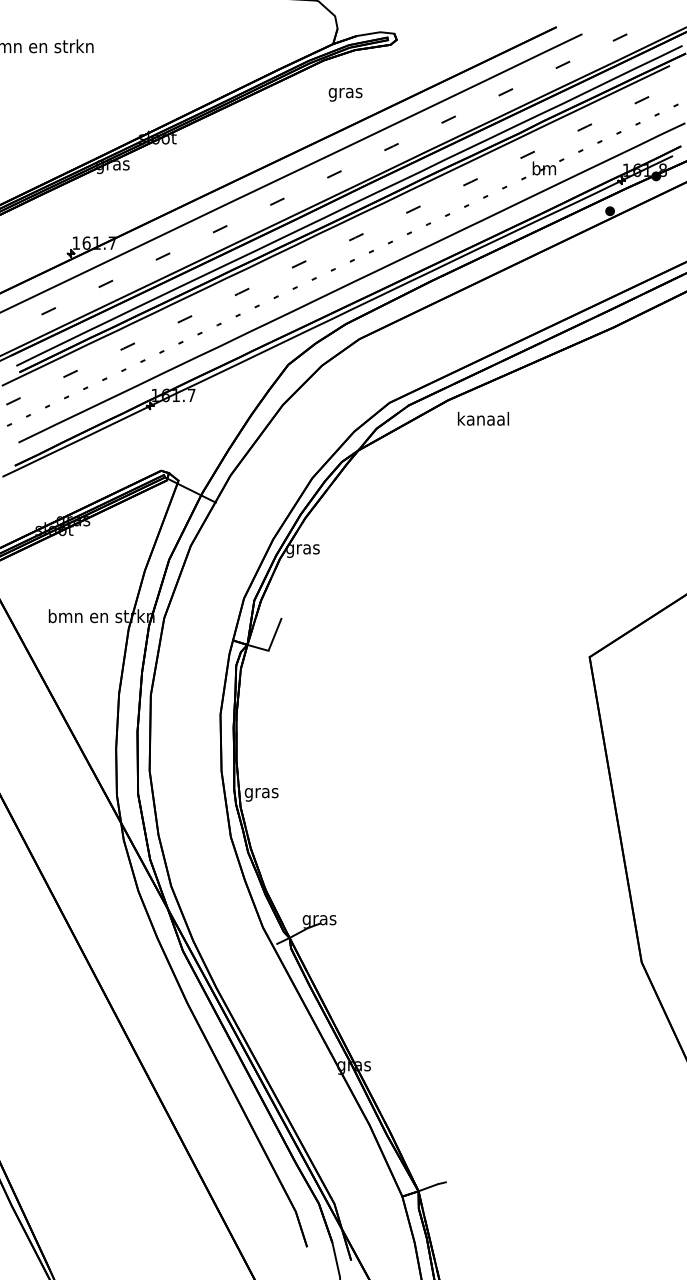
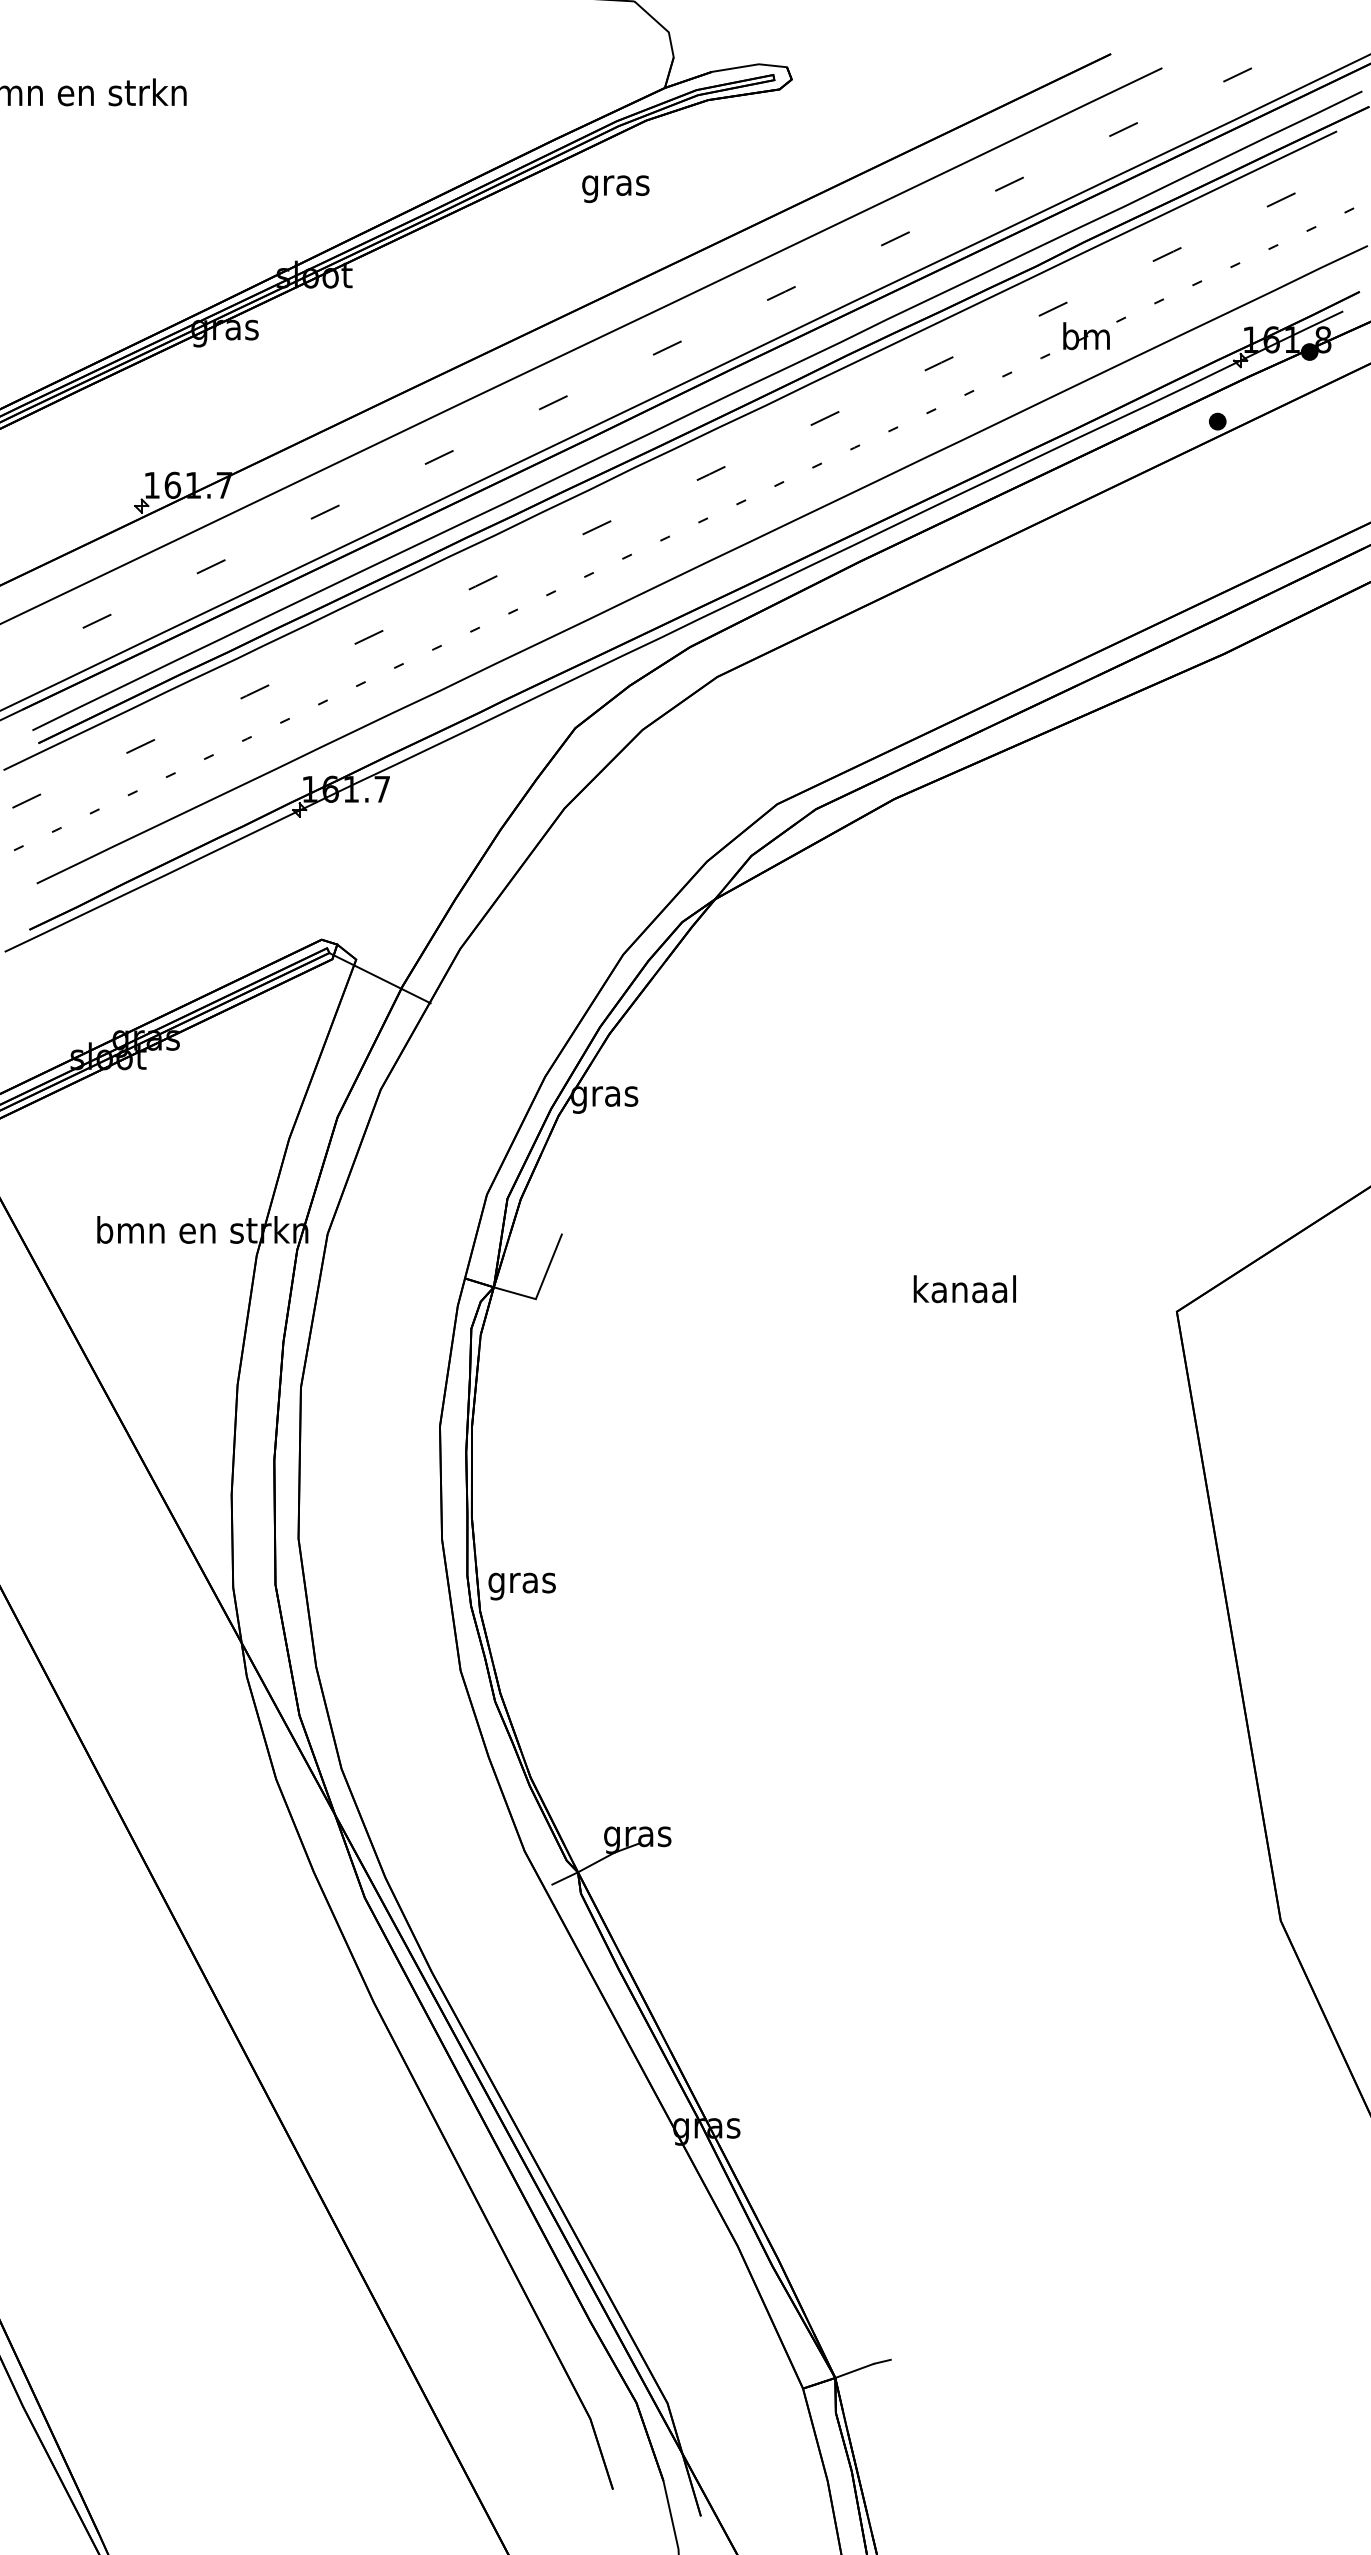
text: (345, 94) -> (615, 188), moved
text: (482, 418) -> (962, 1288), moved

